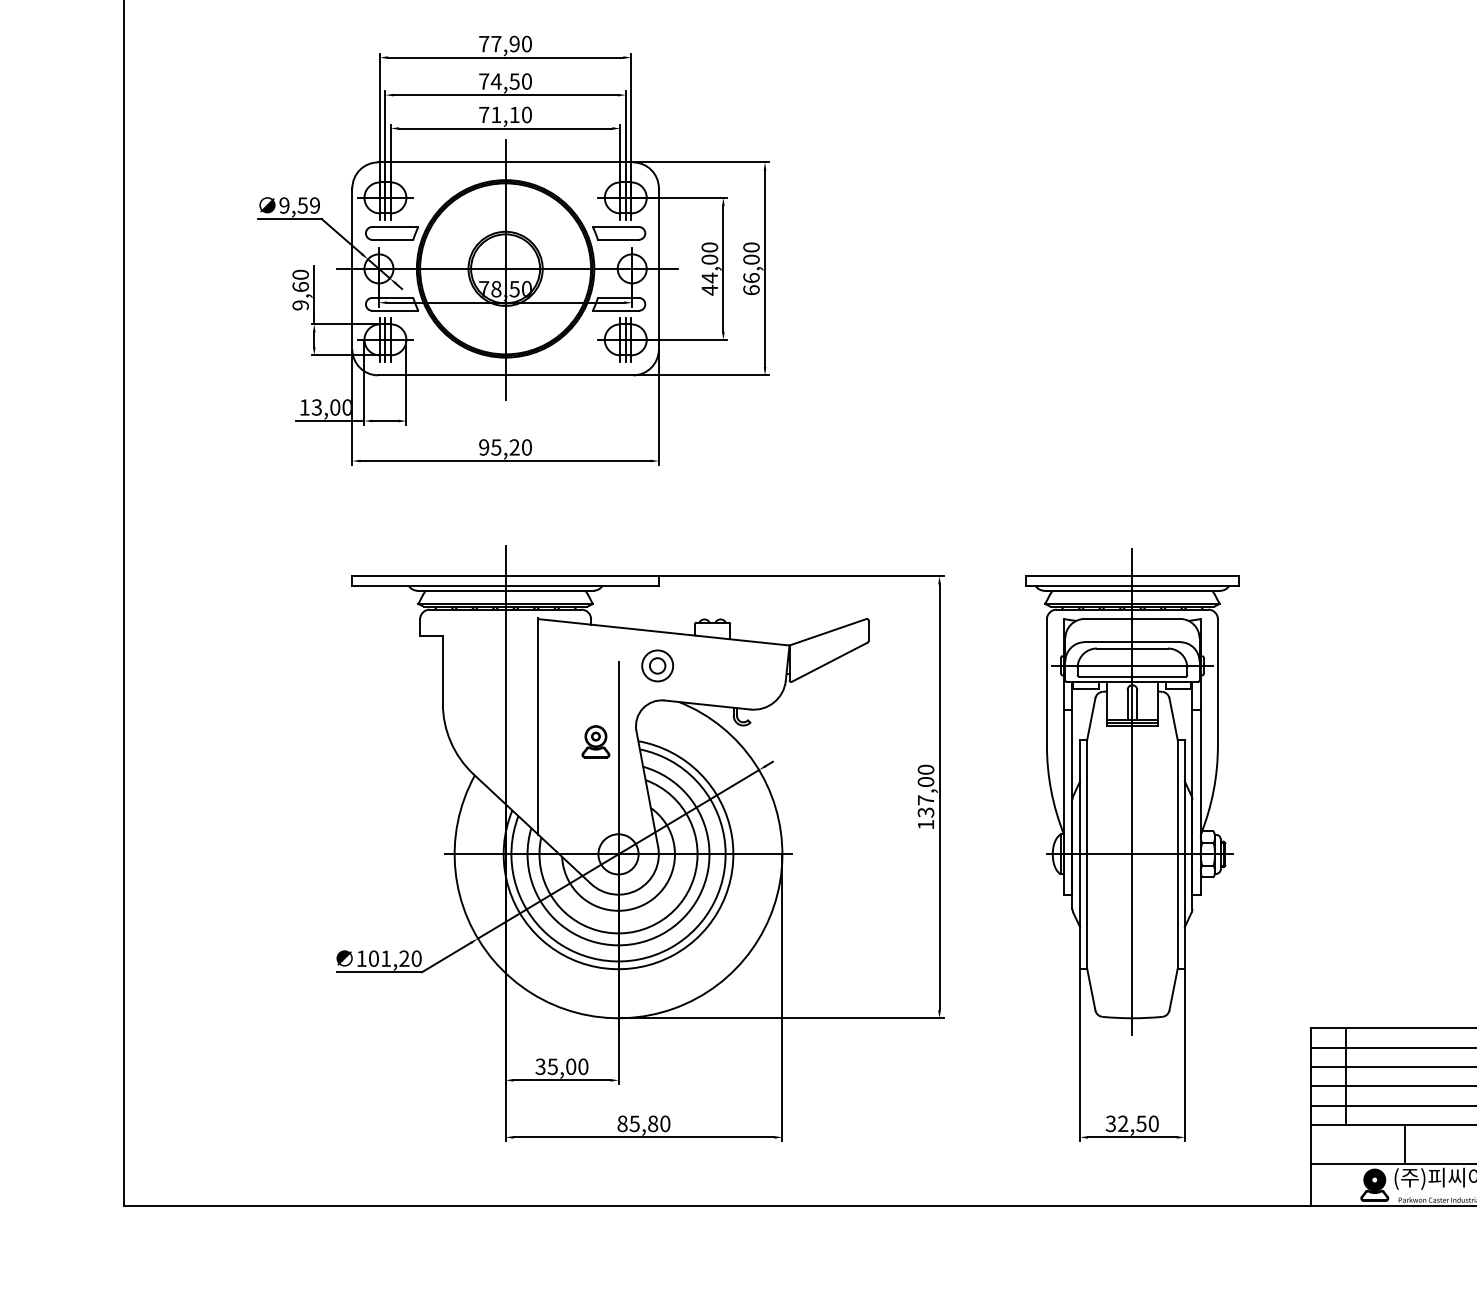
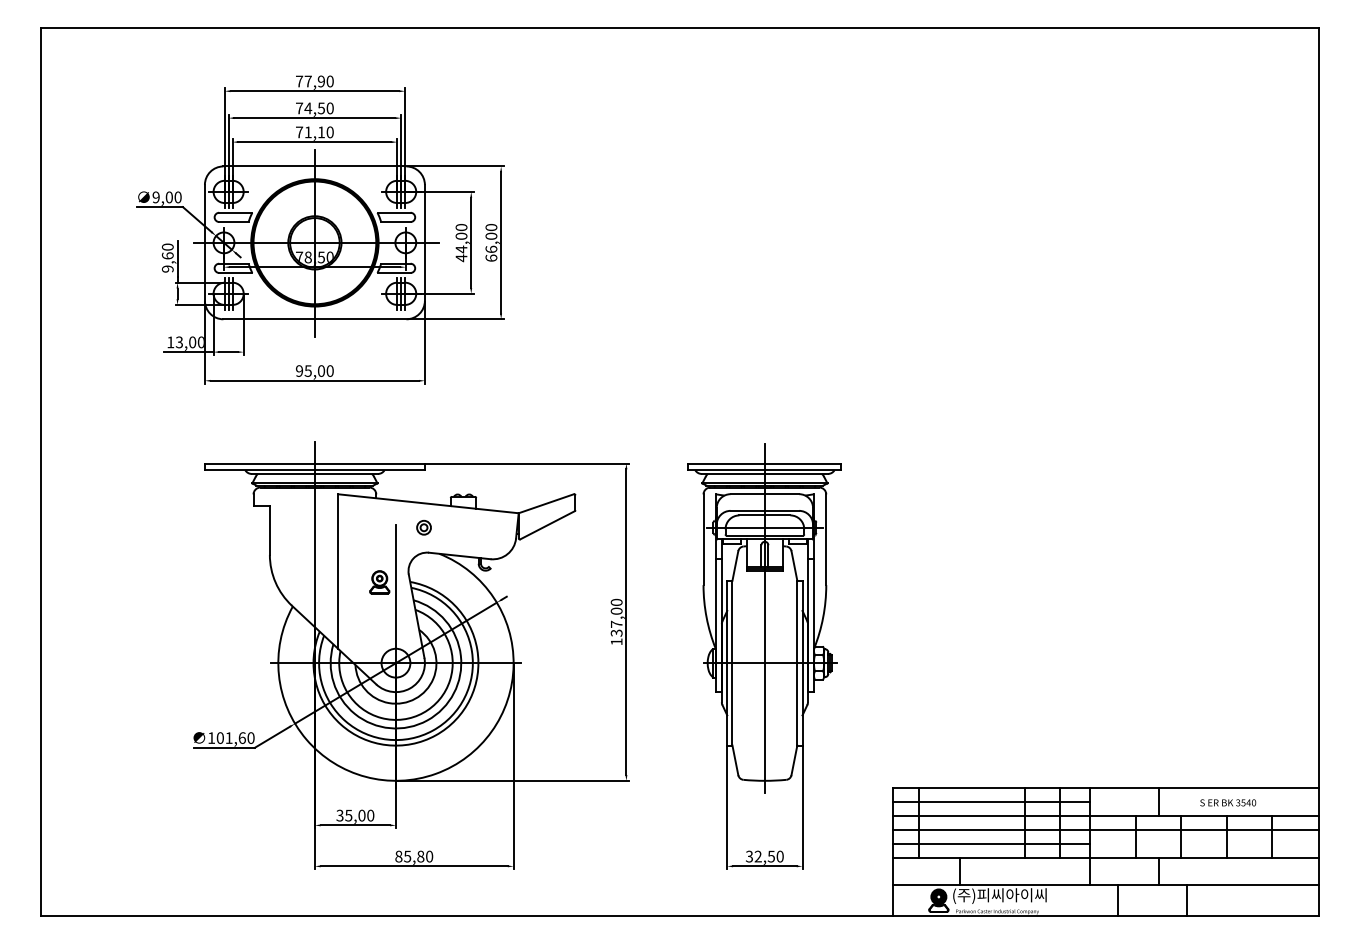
text: (308, 205) -> (173, 197), 9,59 -> 9,00
text: (514, 446) -> (321, 370), 95,20 -> 95,00
part: (656, 665) -> (423, 527), size x0.62
text: (403, 957) -> (241, 737), 101,20 -> 101,60

